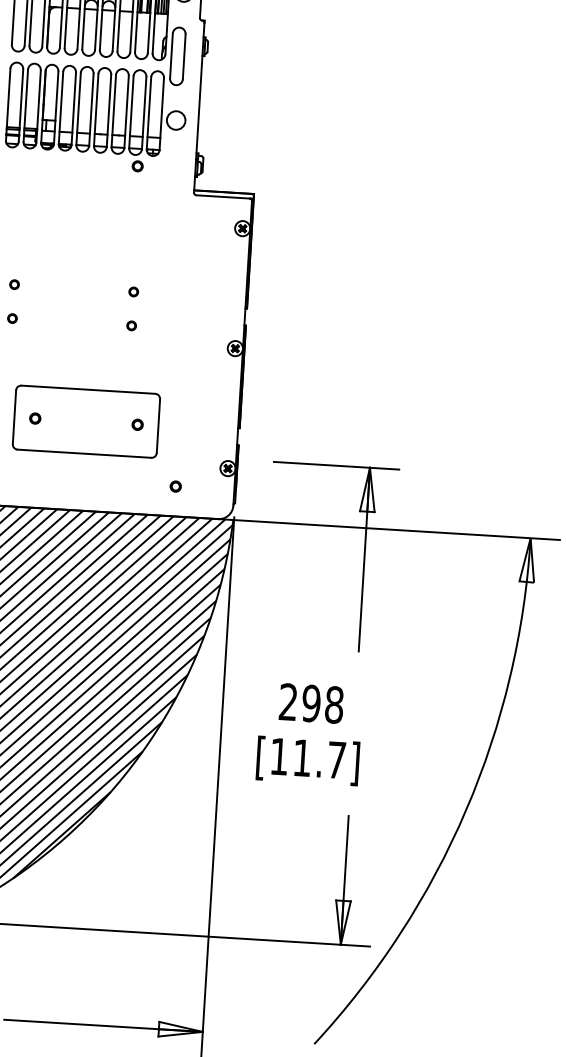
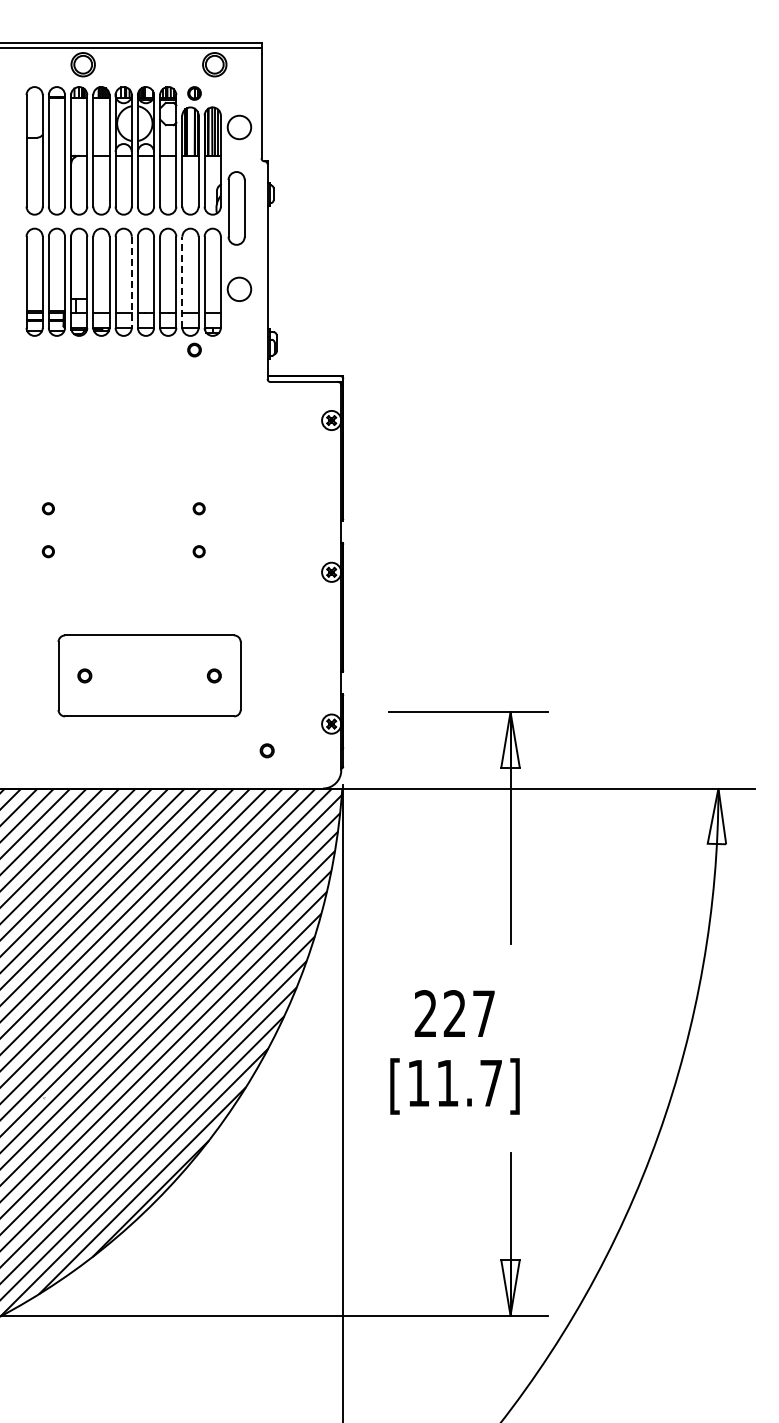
line: (91, 109) -> (131, 282), solid -> dashed
line: (131, 112) -> (182, 282), solid -> dashed
text: (322, 704) -> (469, 1013), 298 -> 227

